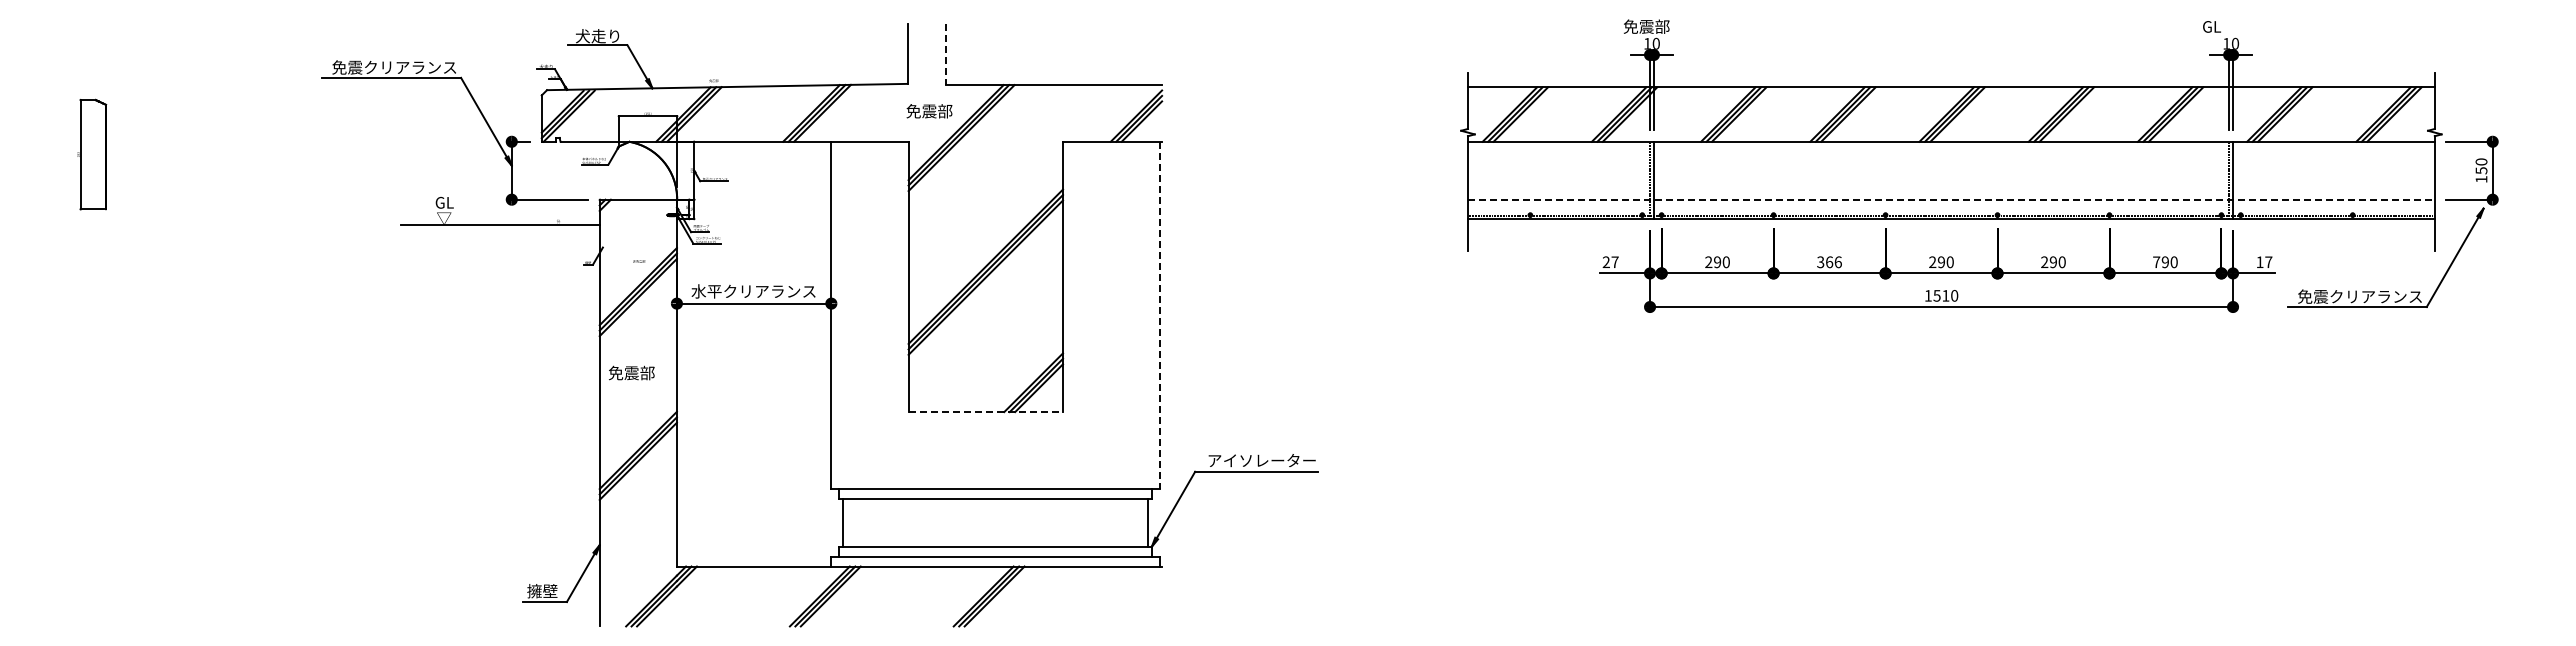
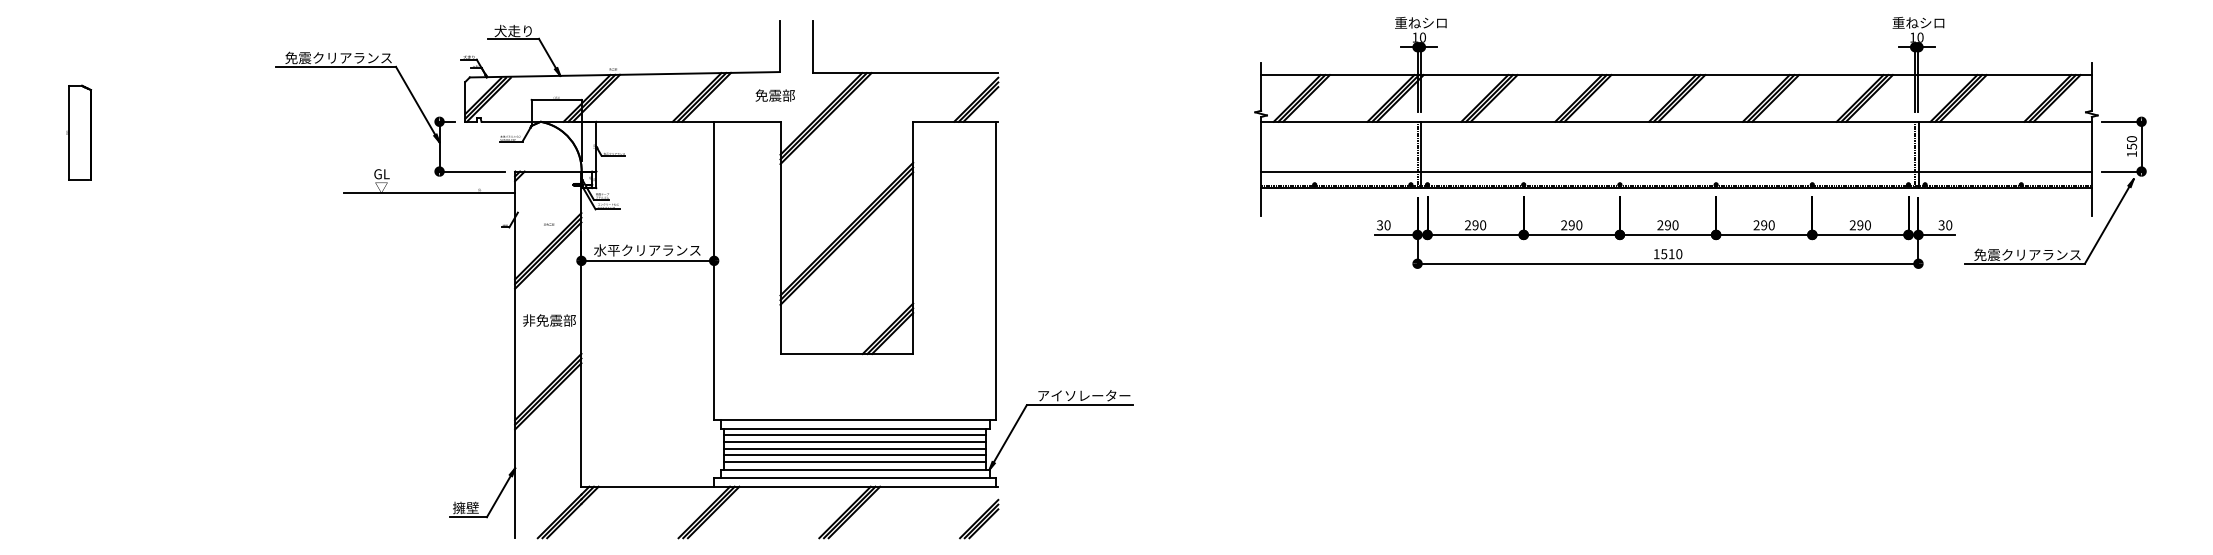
text: (1653, 26) -> (1420, 22), 免震部 -> 重ねシロ
text: (2232, 26) -> (1918, 22), GL -> 重ねシロ
line: (946, 55) -> (813, 47), dashed -> solid
text: (929, 111) -> (775, 95), moved
line: (1951, 199) -> (1676, 171), dashed -> solid
text: (2156, 261) -> (1852, 224), 790 -> 290
text: (1610, 262) -> (1383, 225), 27 -> 30
text: (1829, 262) -> (1571, 225), 366 -> 290
text: (2264, 262) -> (1945, 225), 17 -> 30
line: (1159, 315) -> (996, 271), dashed -> solid
text: (639, 372) -> (549, 320), 免震部 -> 非免震部
line: (986, 412) -> (847, 354), dashed -> solid
line: (994, 506) -> (854, 435), added
line: (994, 514) -> (854, 442), added
line: (994, 522) -> (854, 448), added
line: (994, 529) -> (854, 454), added
line: (994, 537) -> (854, 461), added
part: (1139, 603) -> (978, 518), added

